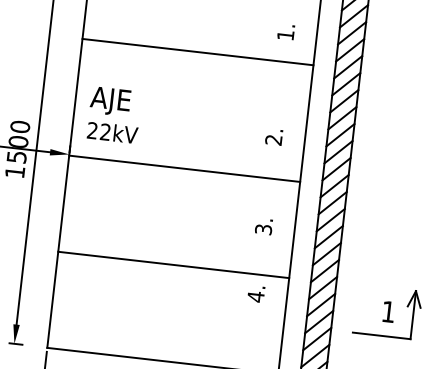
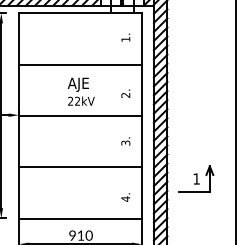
line: (197, 52) -> (80, 64), moved
text: (113, 114) -> (80, 91), moved
text: (255, 293) -> (125, 197), moved

